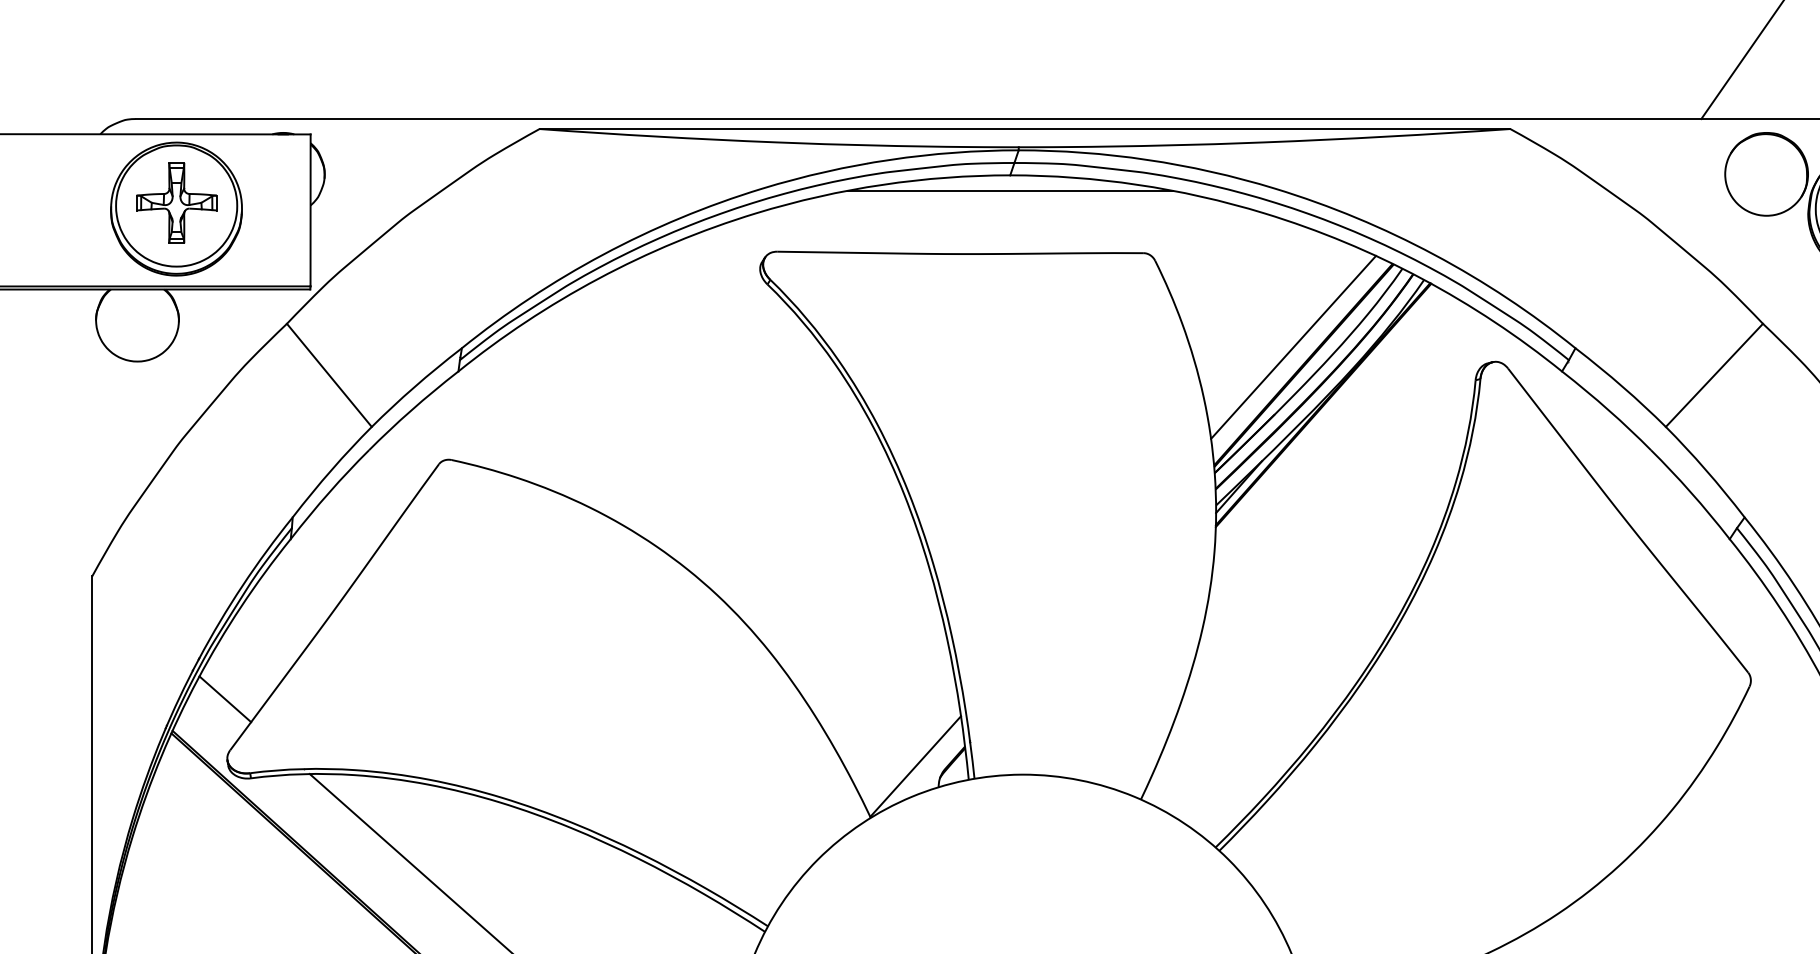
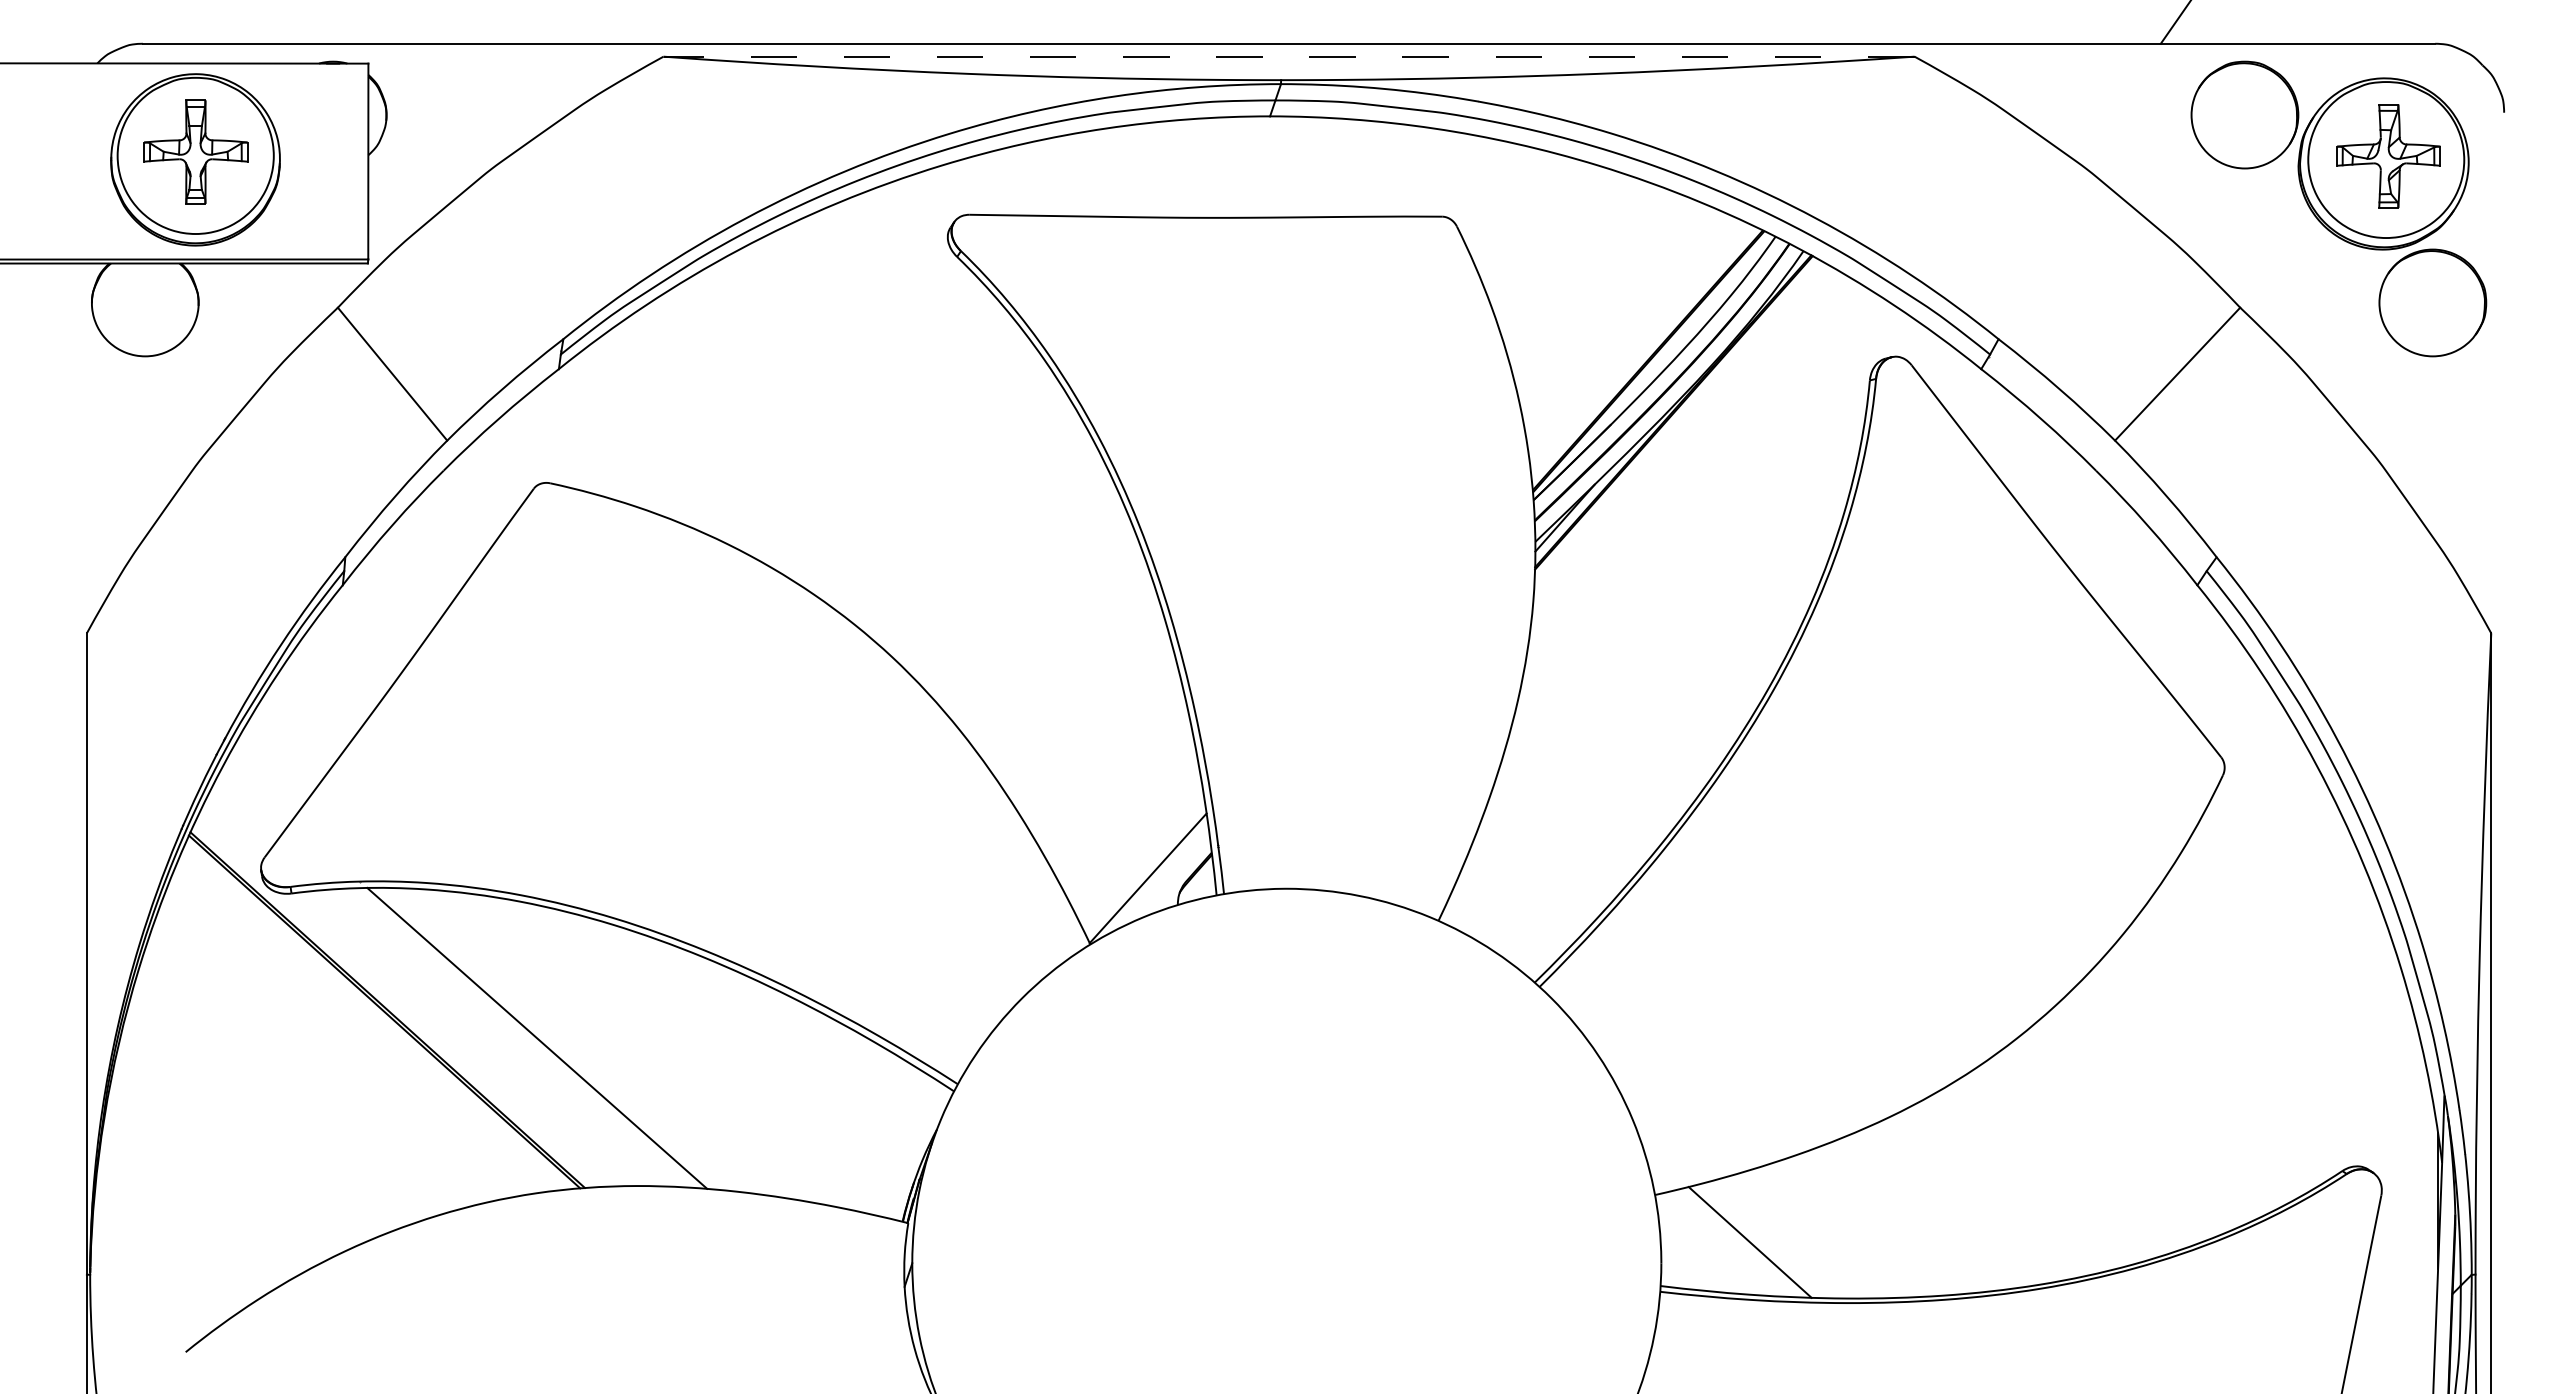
line: (1025, 128) -> (1289, 56), solid -> dashed
line: (1009, 190) -> (1269, 136), removed
line: (1292, 347) -> (1634, 338), removed
line: (225, 699) -> (258, 791), removed

